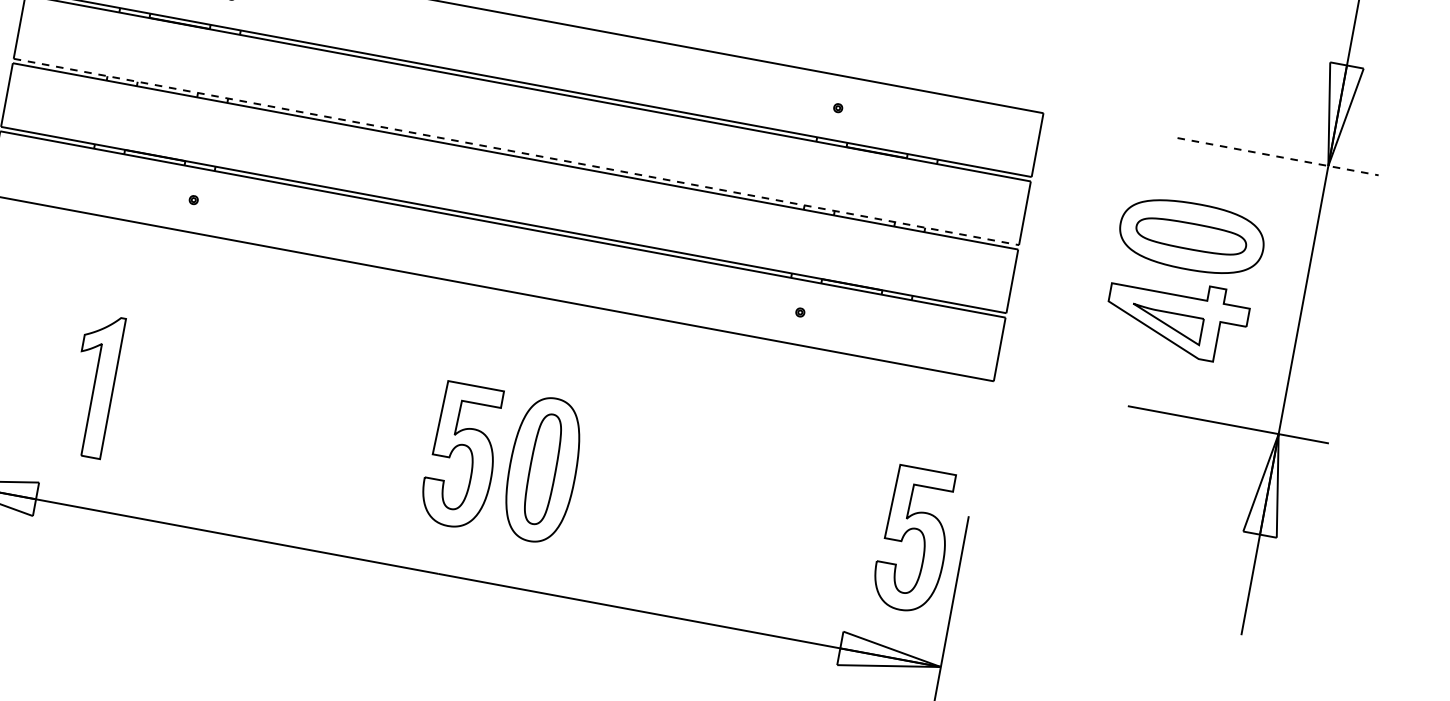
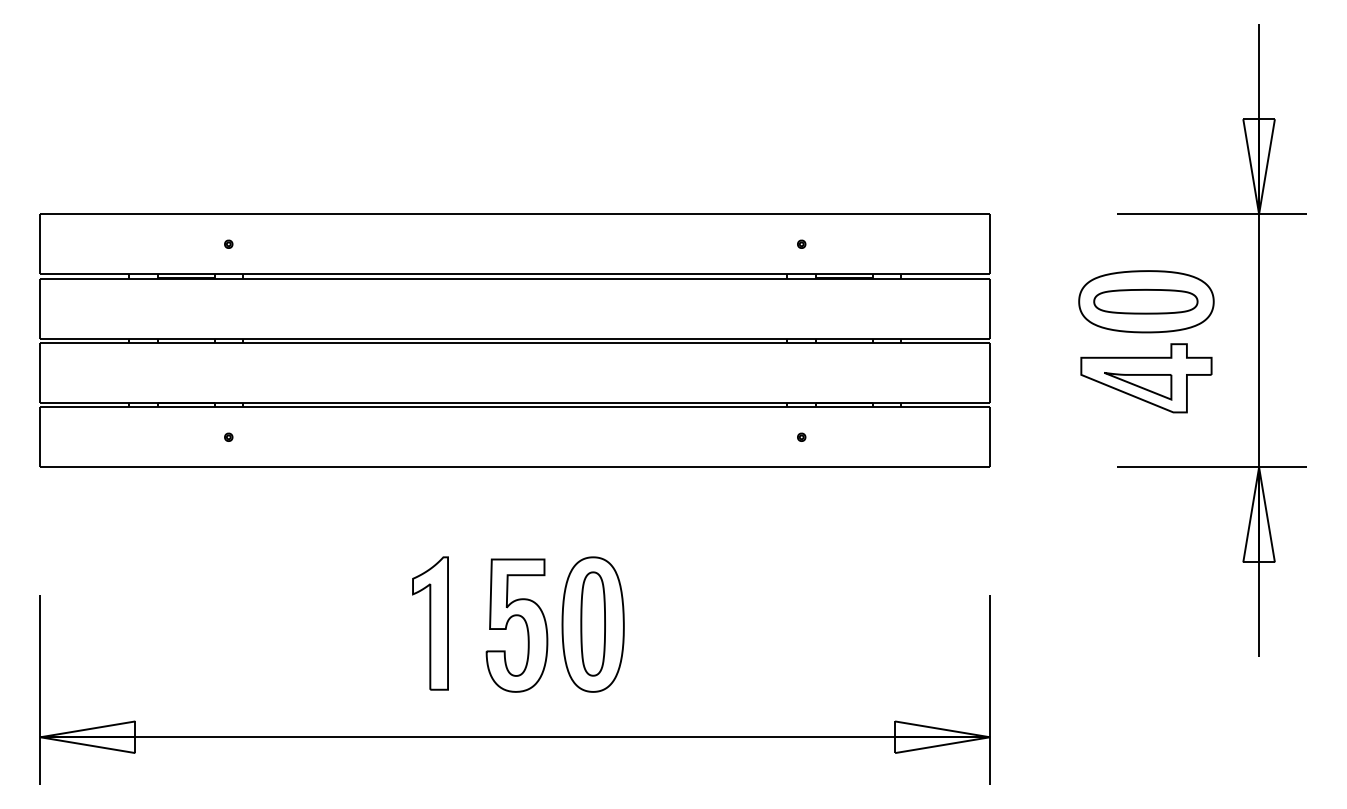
line: (516, 151) -> (515, 338), dashed -> solid
line: (1277, 157) -> (1211, 214), dashed -> solid
part: (94, 385) -> (430, 623), moved
part: (908, 532) -> (937, 619), removed

